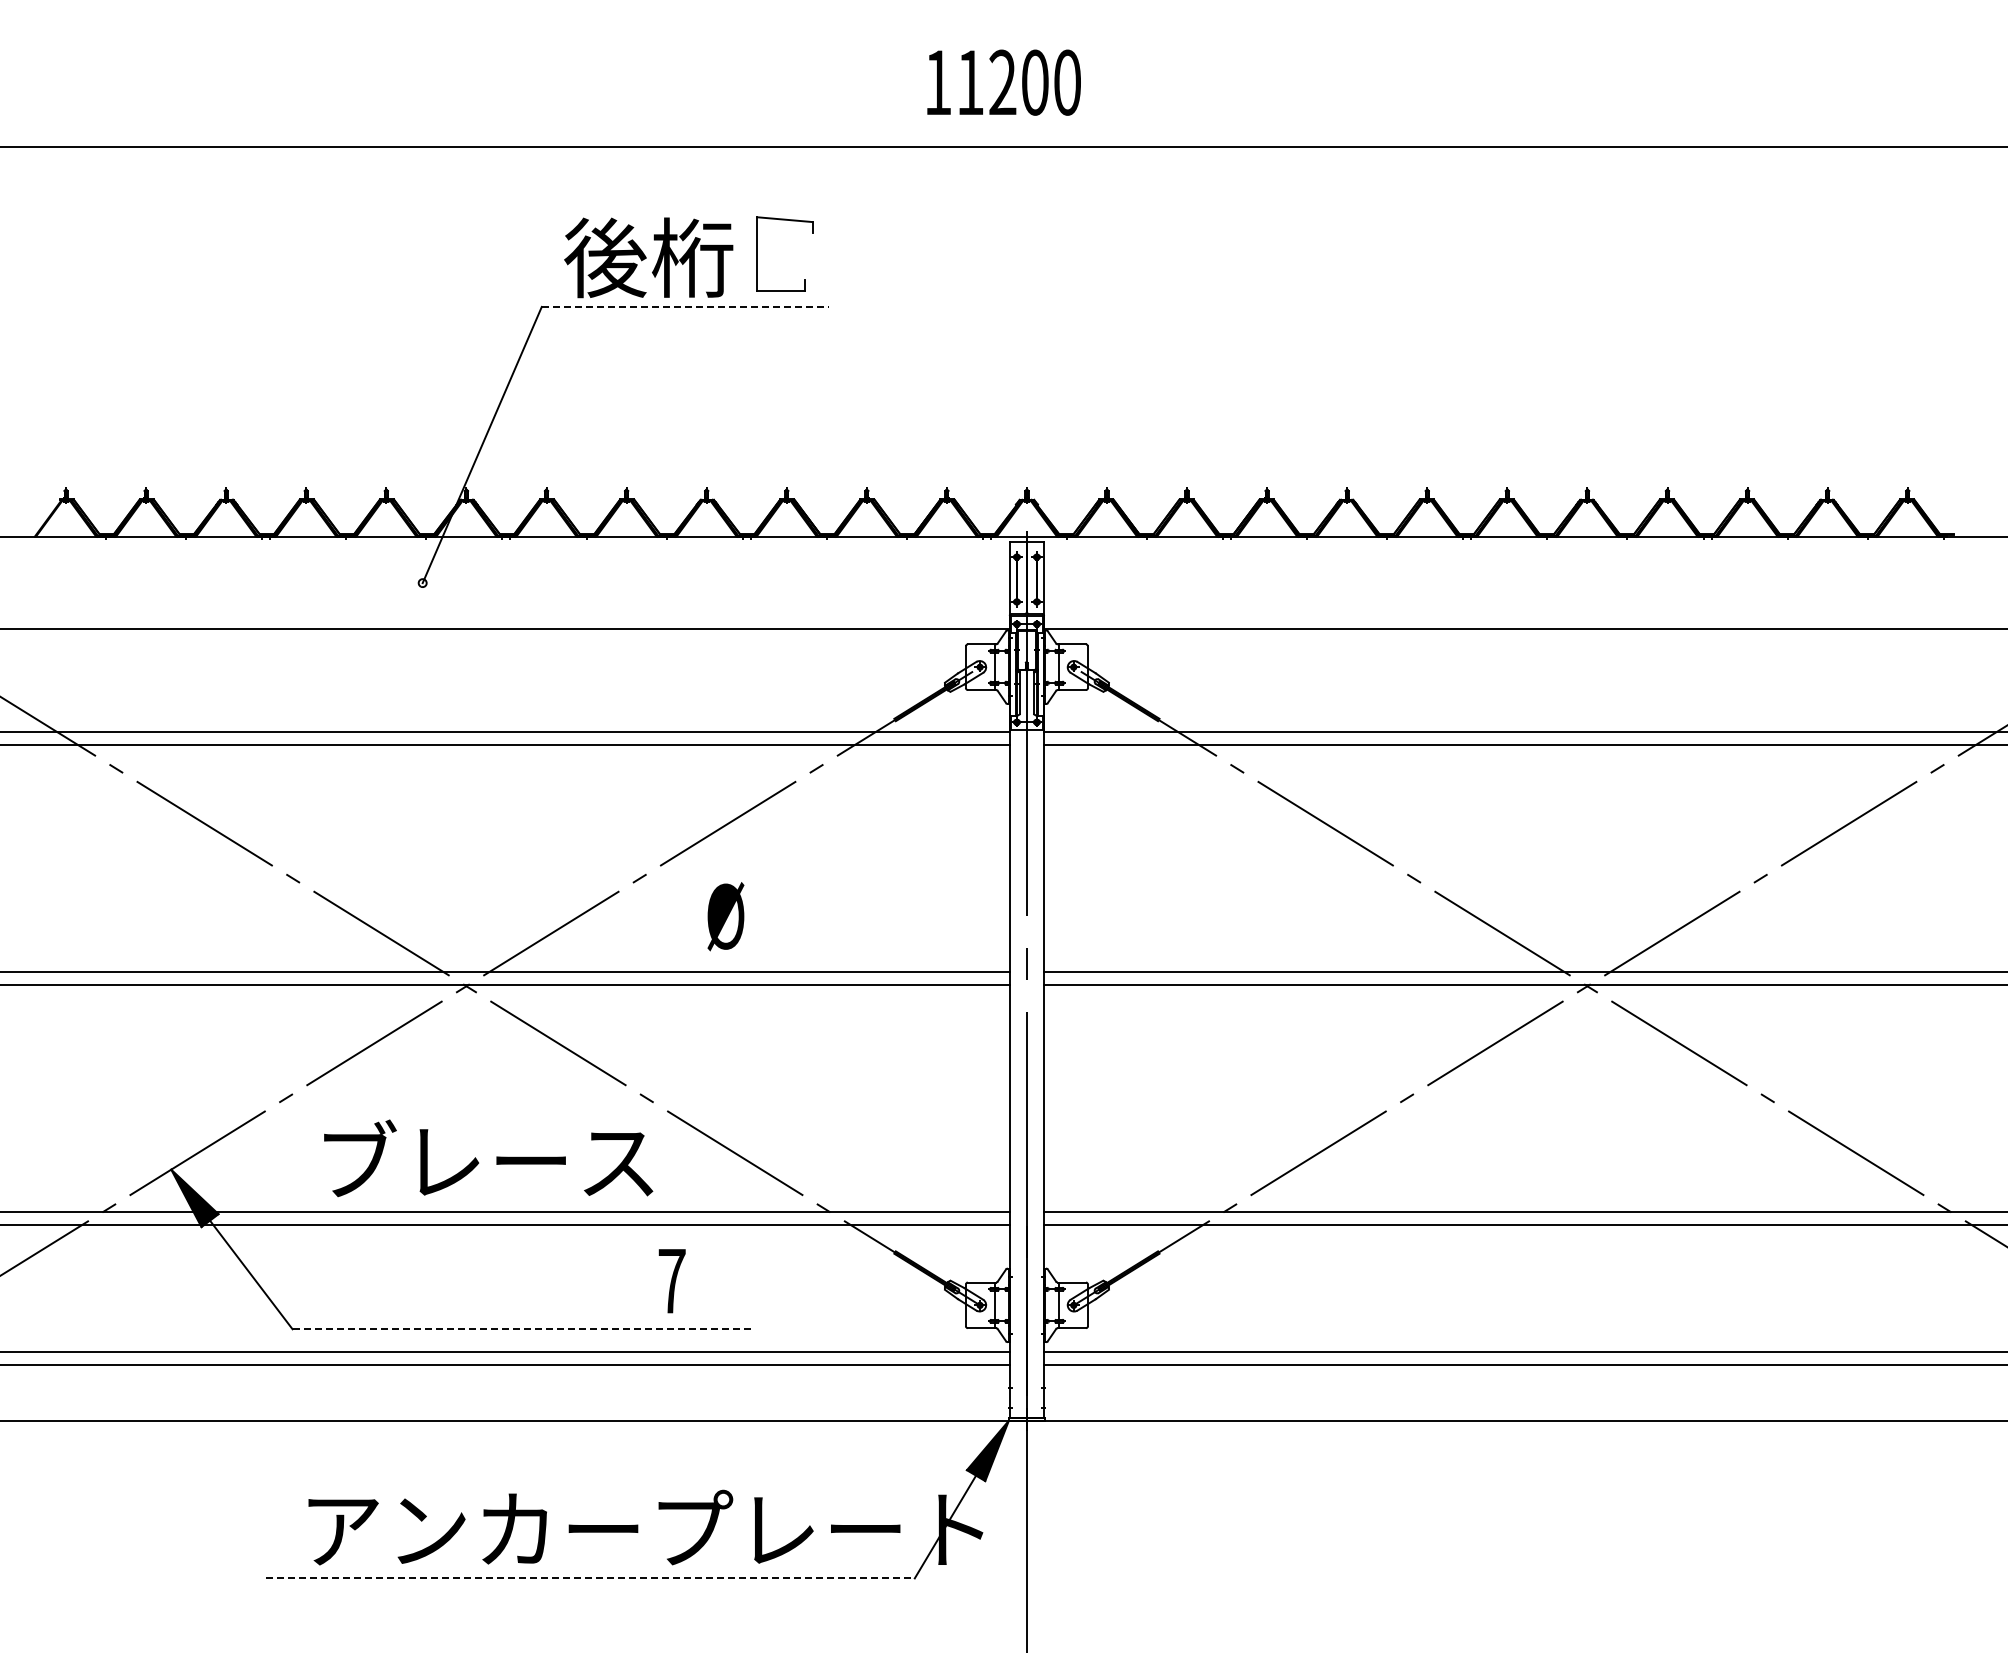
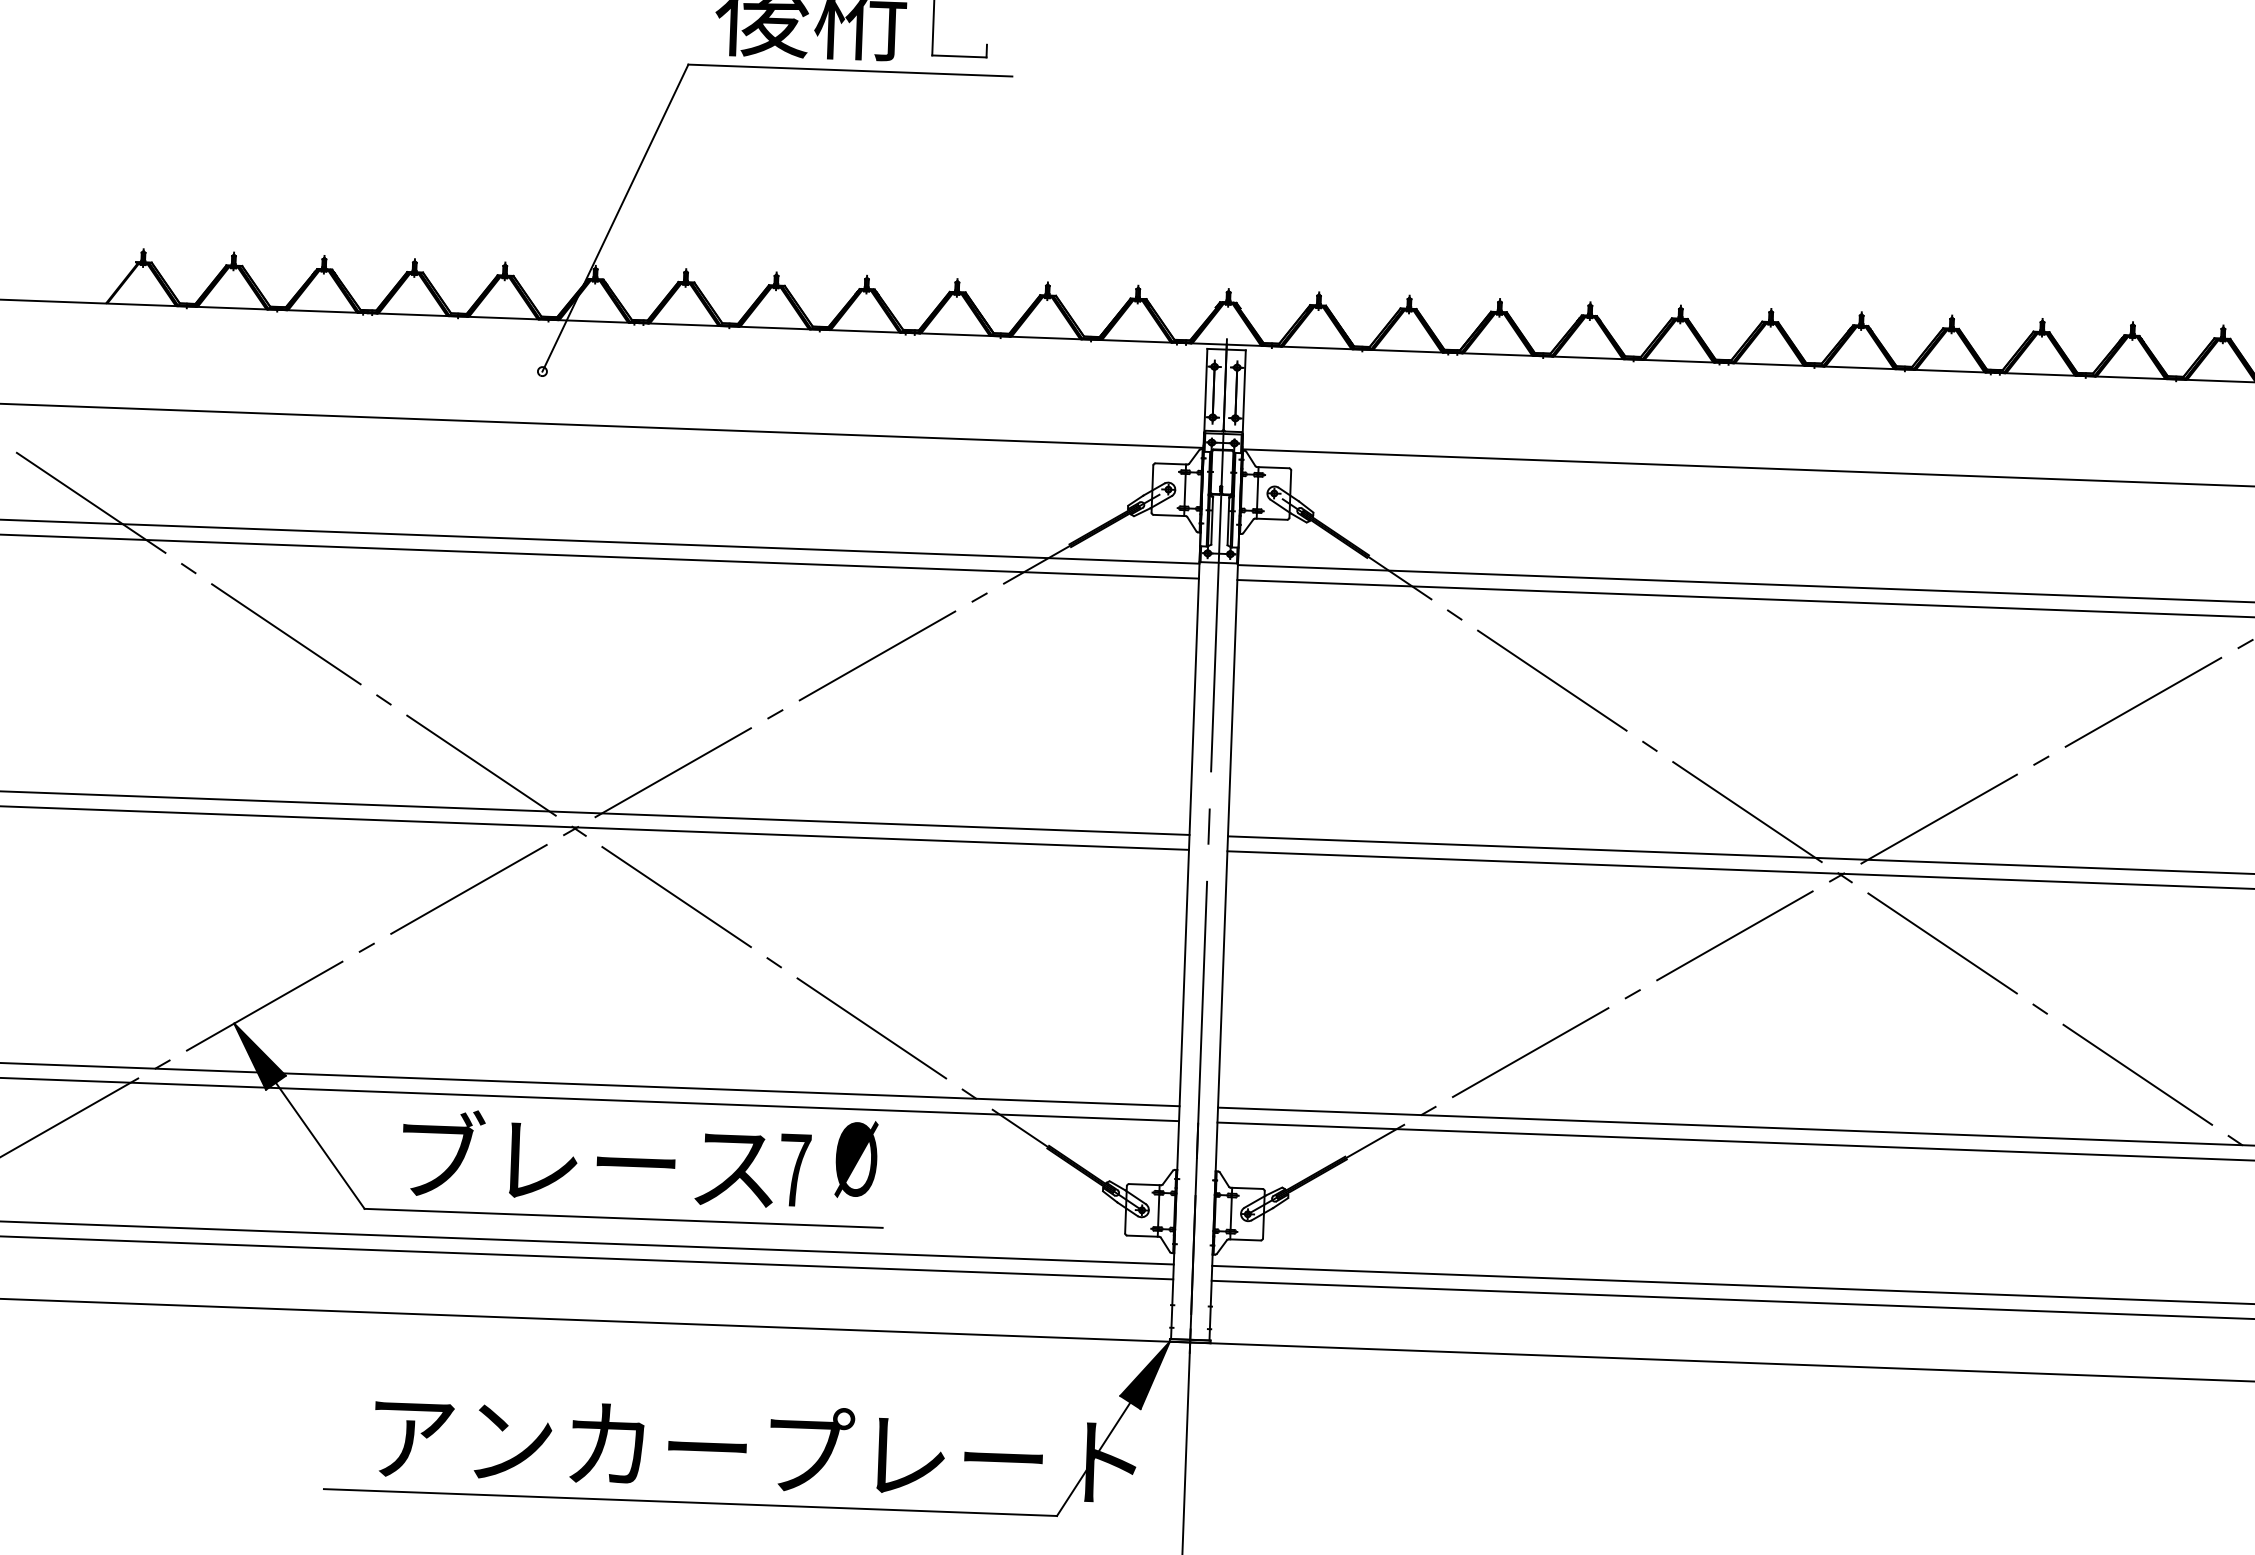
line: (685, 306) -> (850, 70), dashed -> solid
text: (725, 916) -> (856, 1159), moved
text: (488, 1158) -> (588, 1158), moved
line: (522, 1329) -> (624, 1218), dashed -> solid
line: (590, 1578) -> (690, 1502), dashed -> solid

